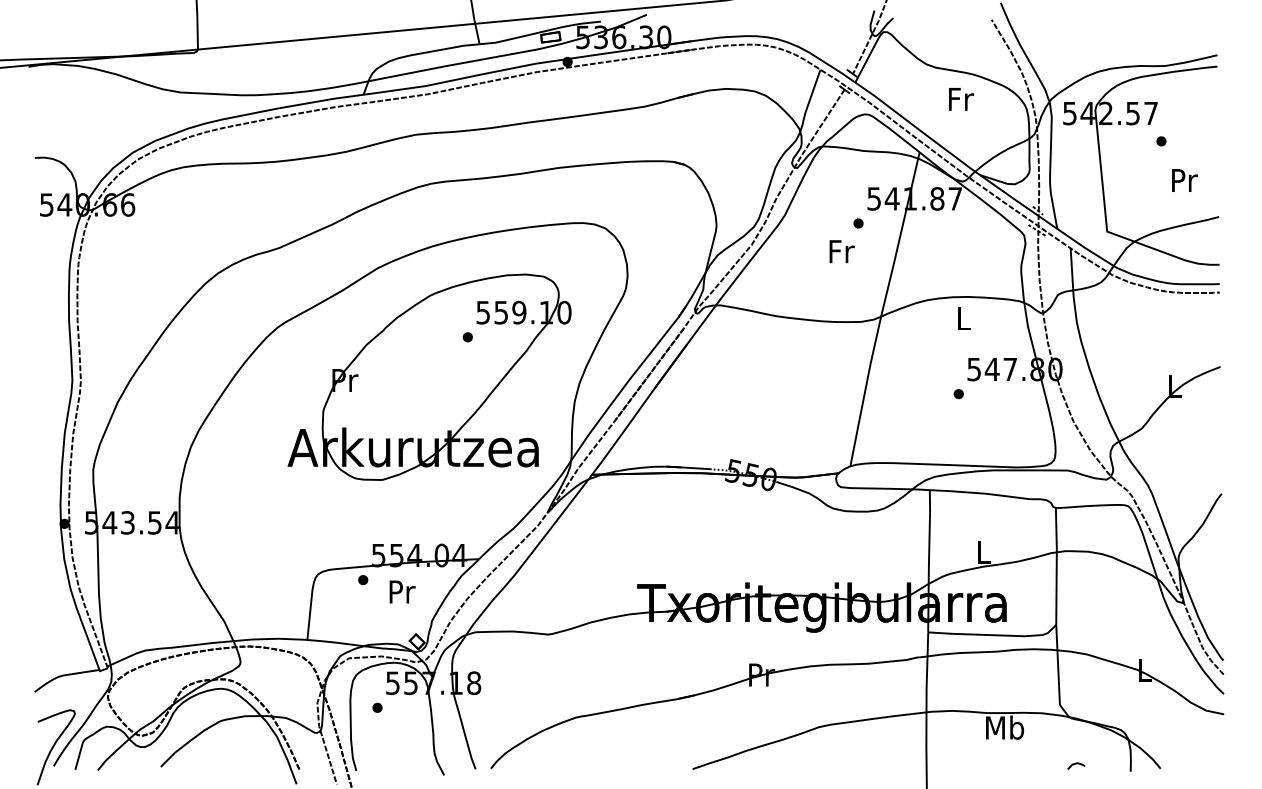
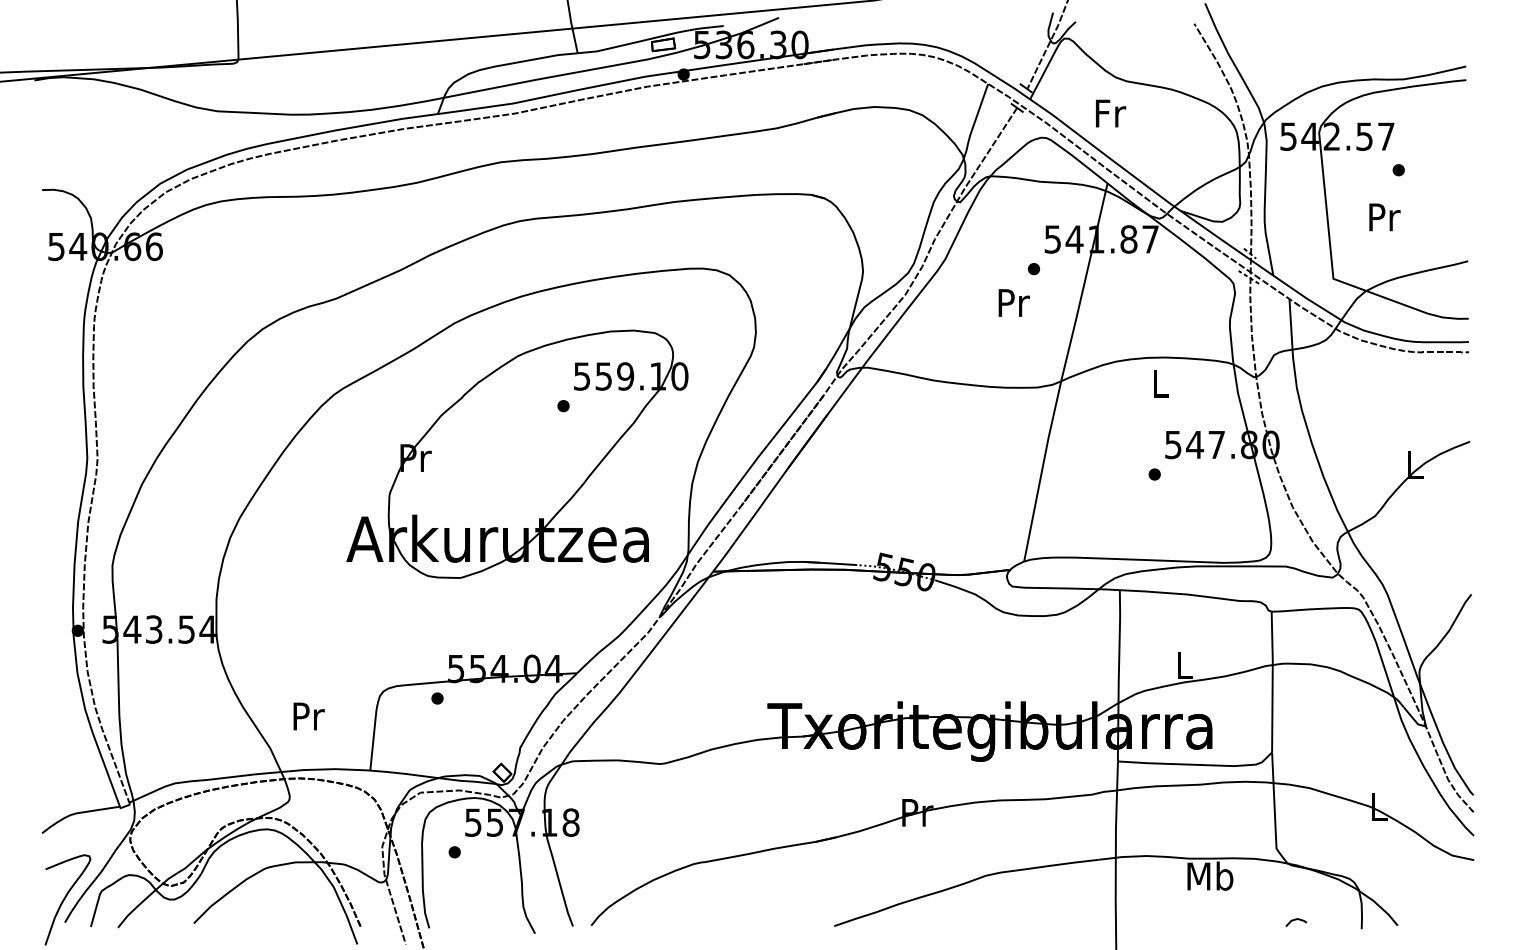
text: (961, 99) -> (1111, 113), moved
text: (1184, 180) -> (1384, 217), moved
text: (842, 251) -> (1014, 302), Fr -> Pr
text: (402, 591) -> (309, 715), moved

